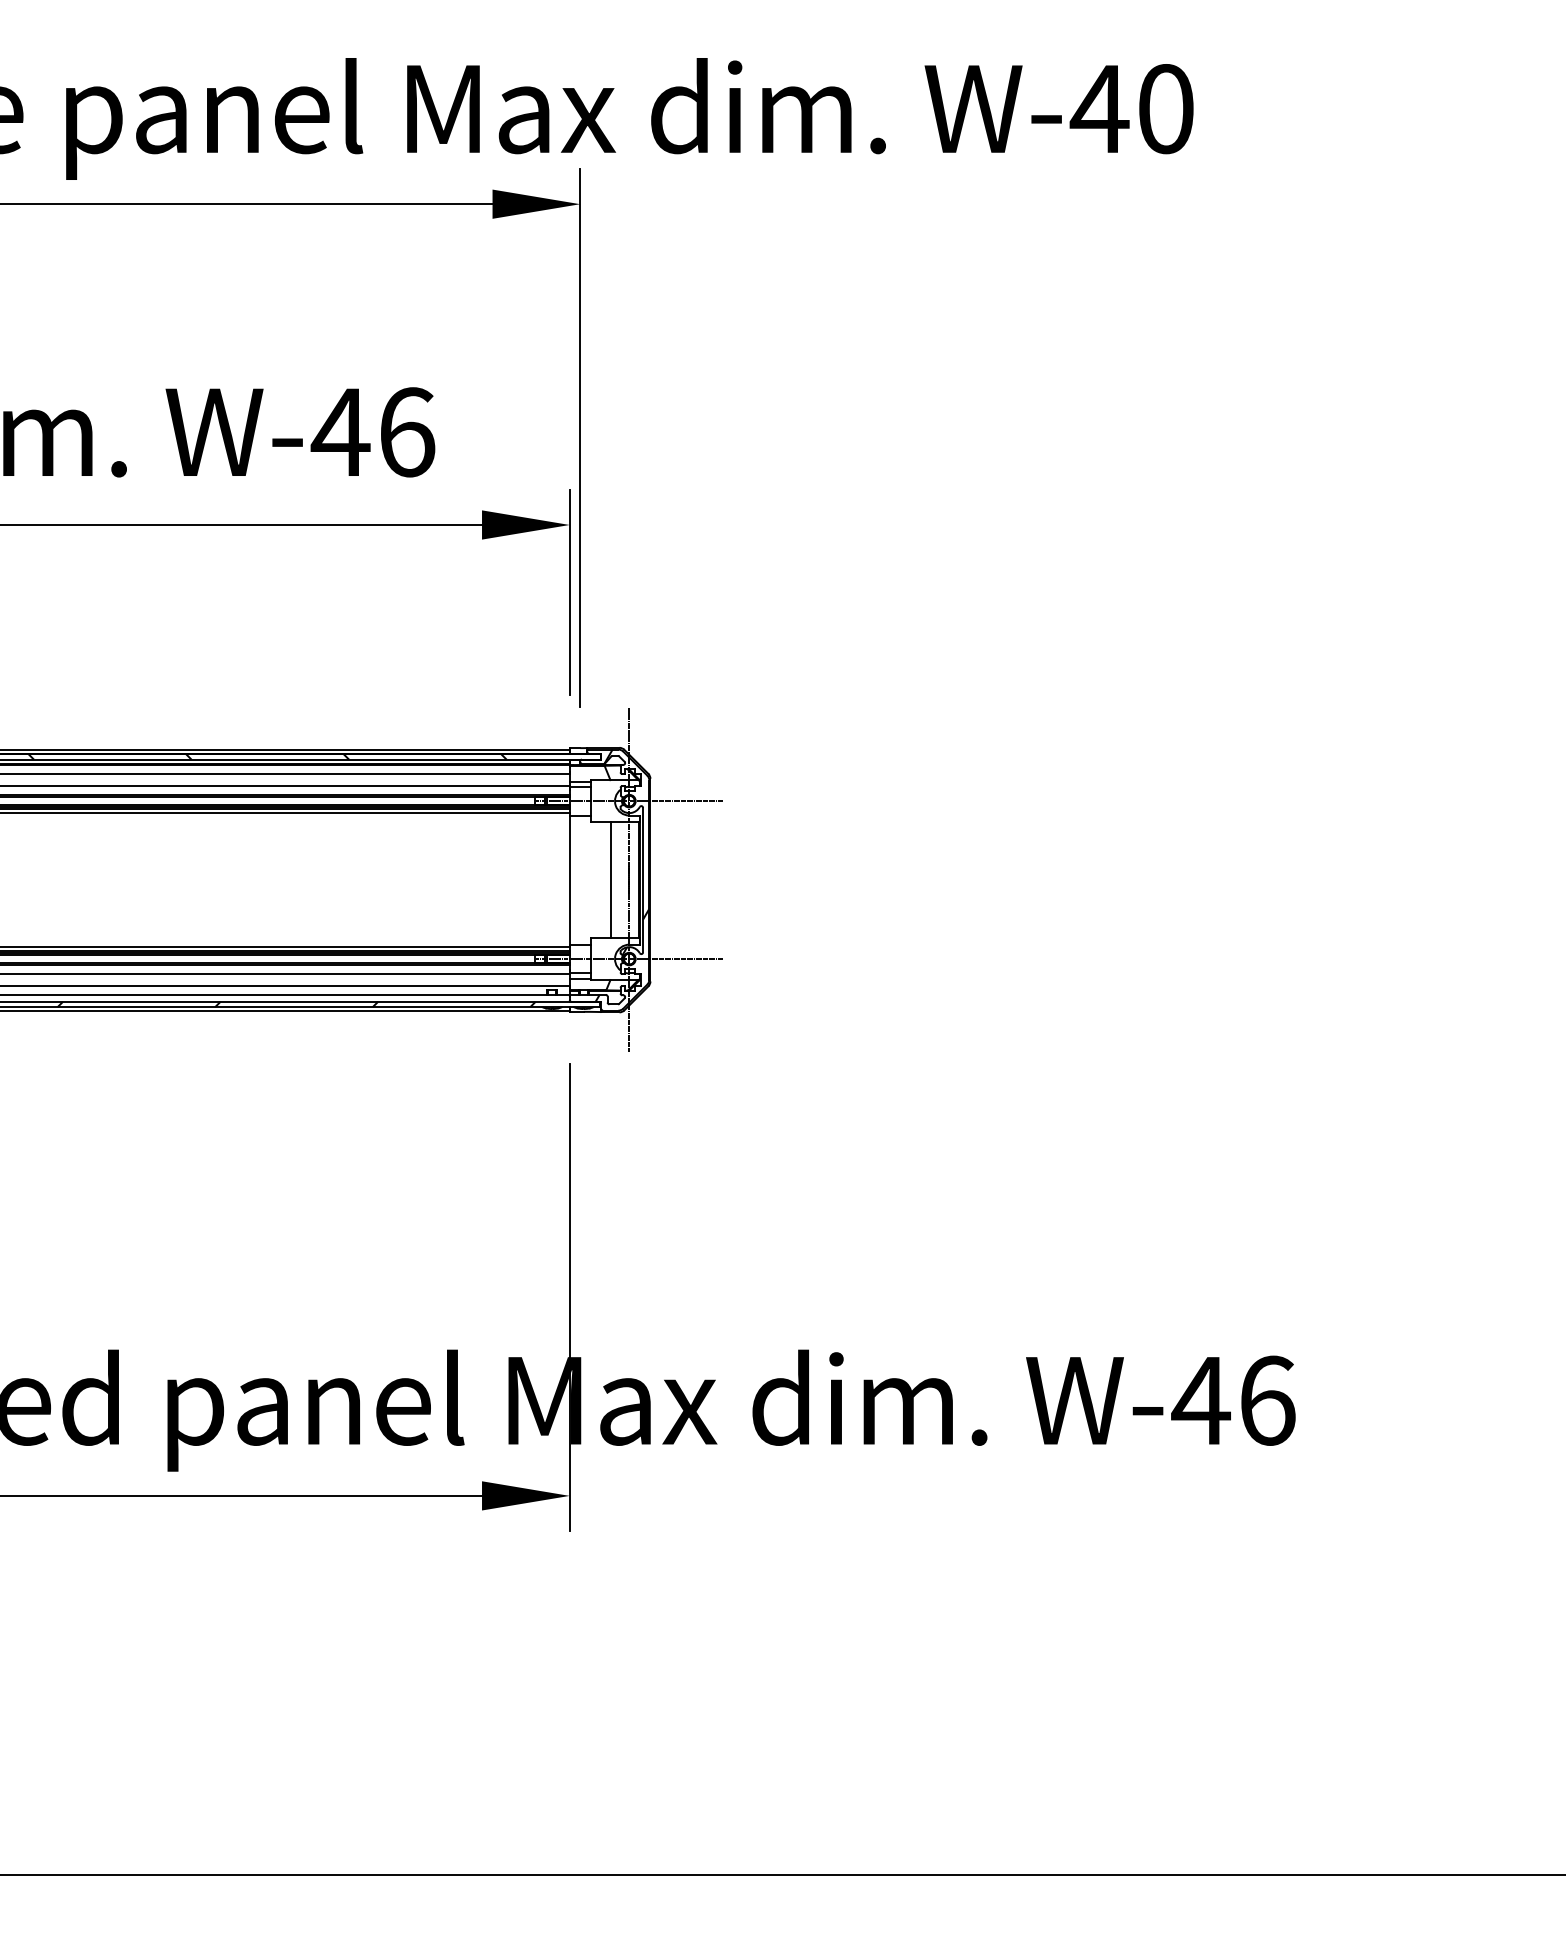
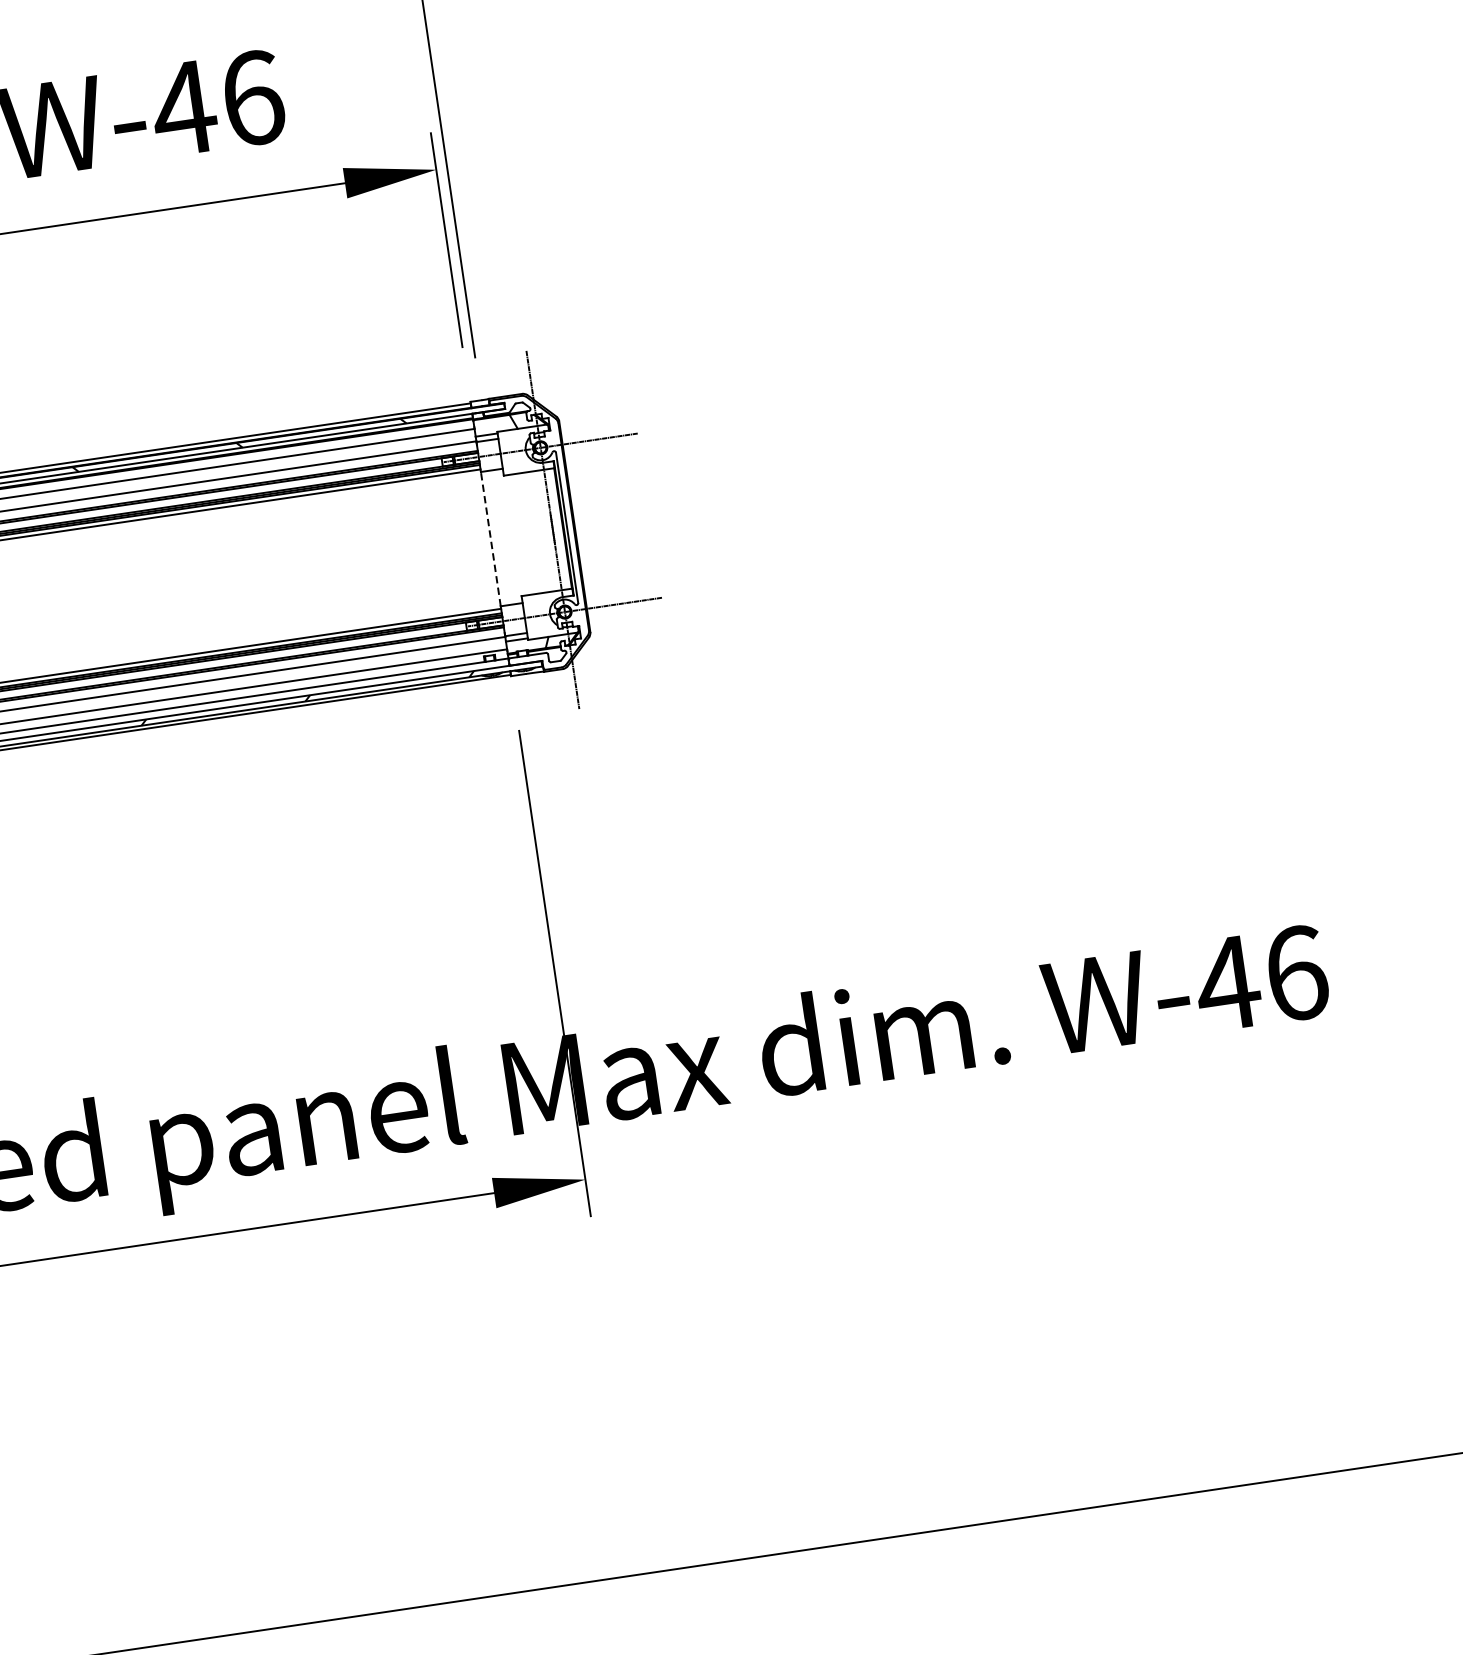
hatch: (622, 875) -> (545, 526), removed
line: (569, 880) -> (490, 539), solid -> dashed
line: (611, 880) -> (534, 533), removed

